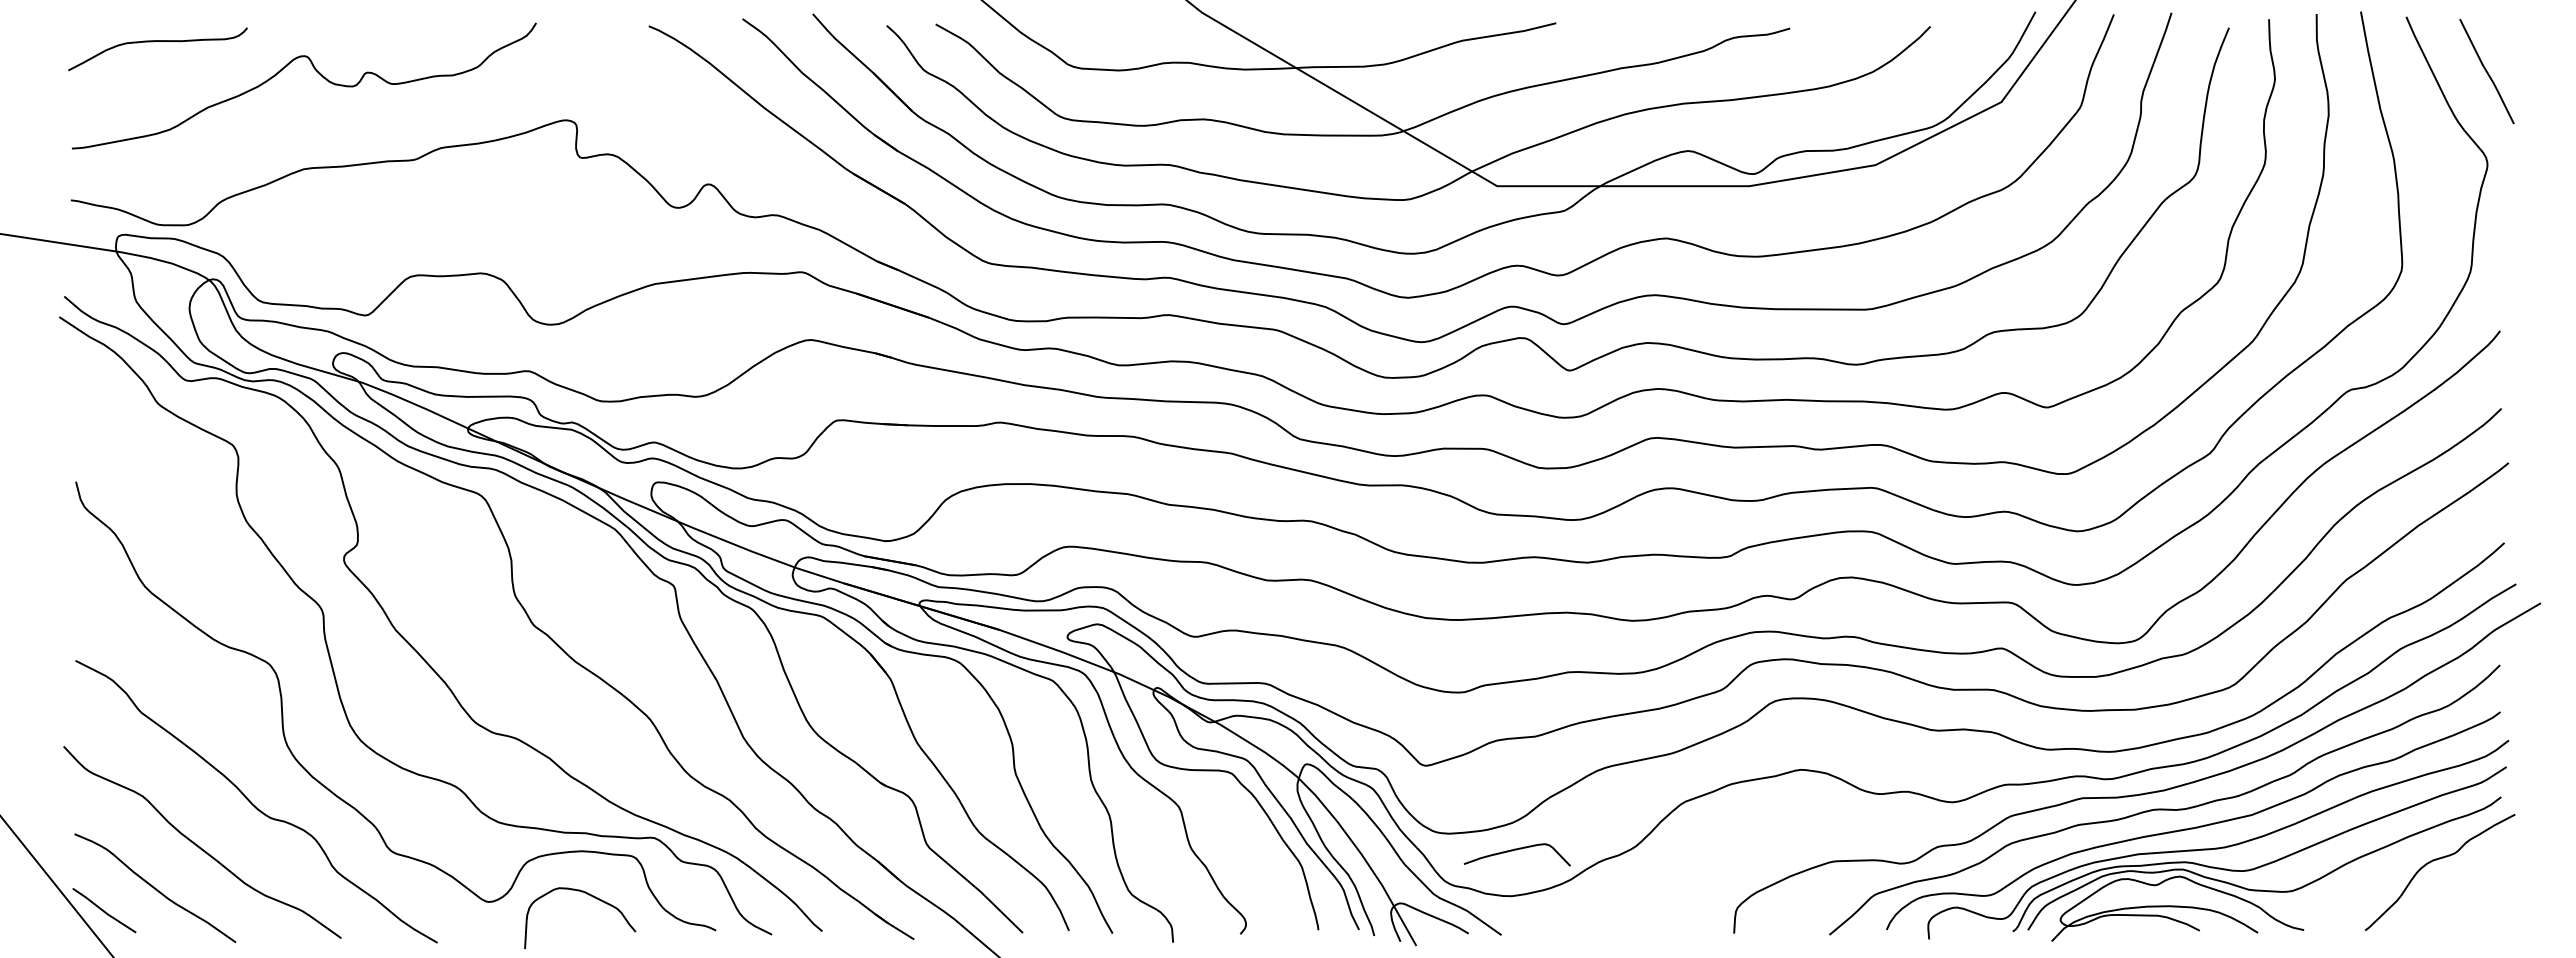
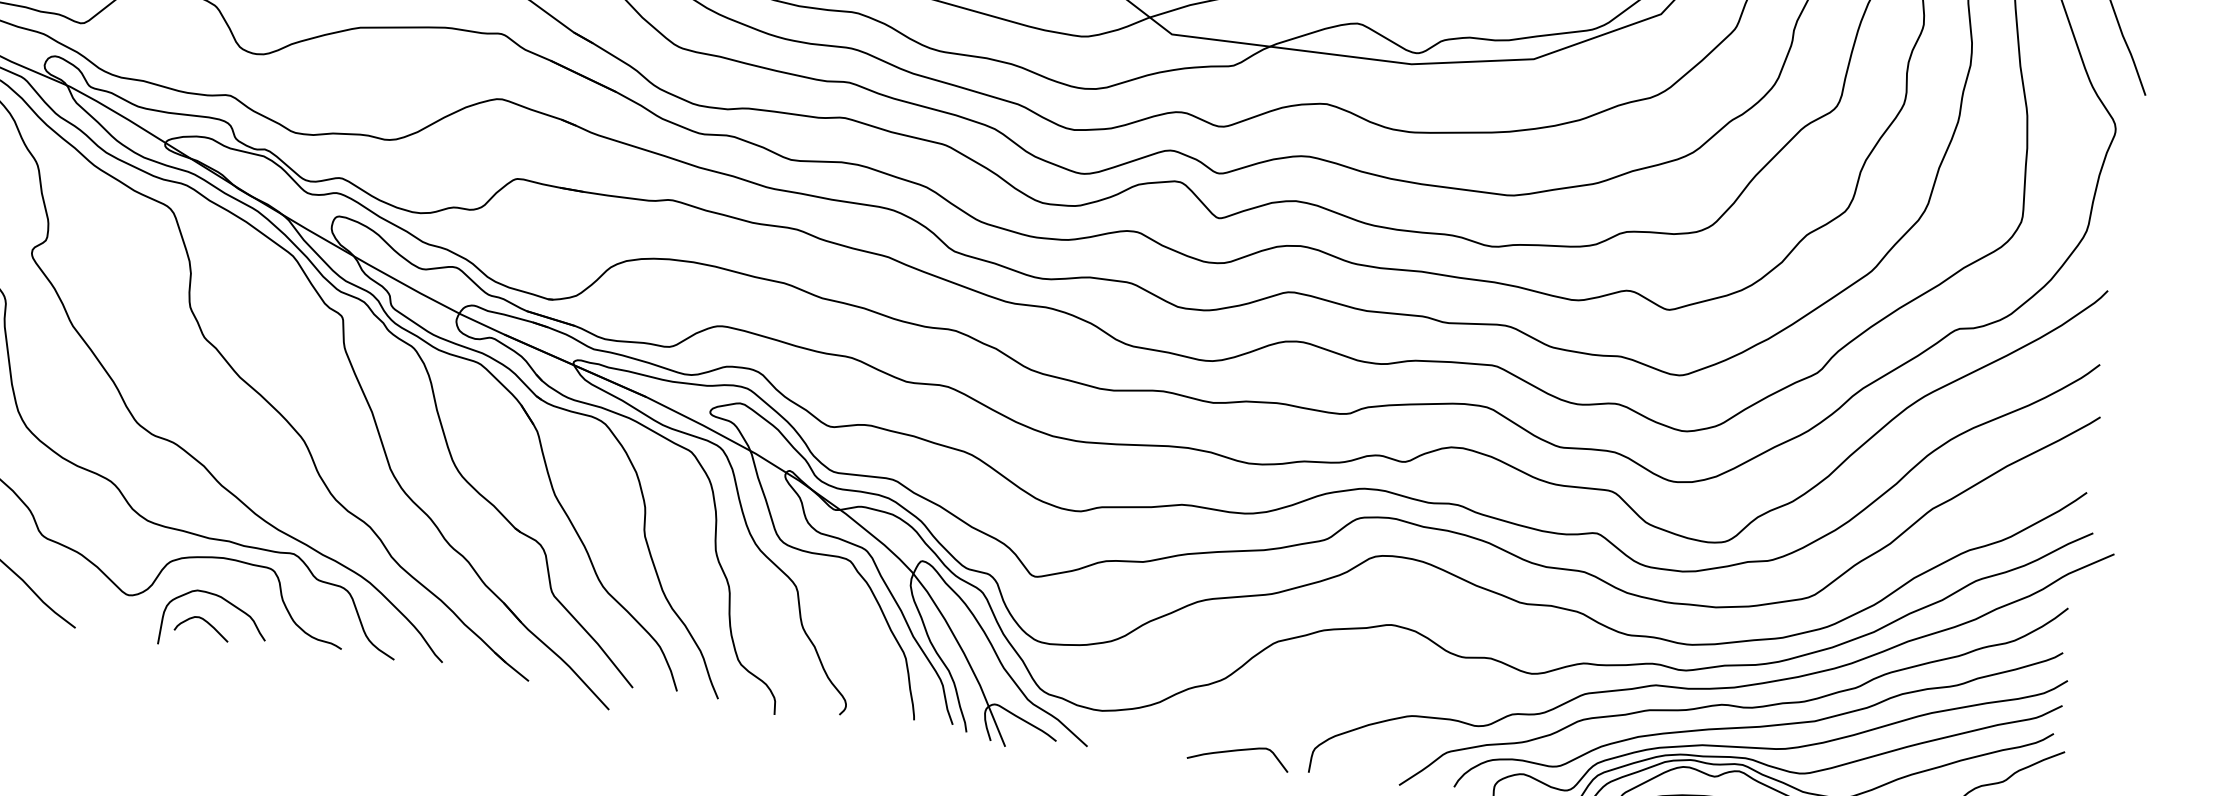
curve: (1516, 850) -> (1238, 751), moved
curve: (572, 920) -> (206, 622), added

